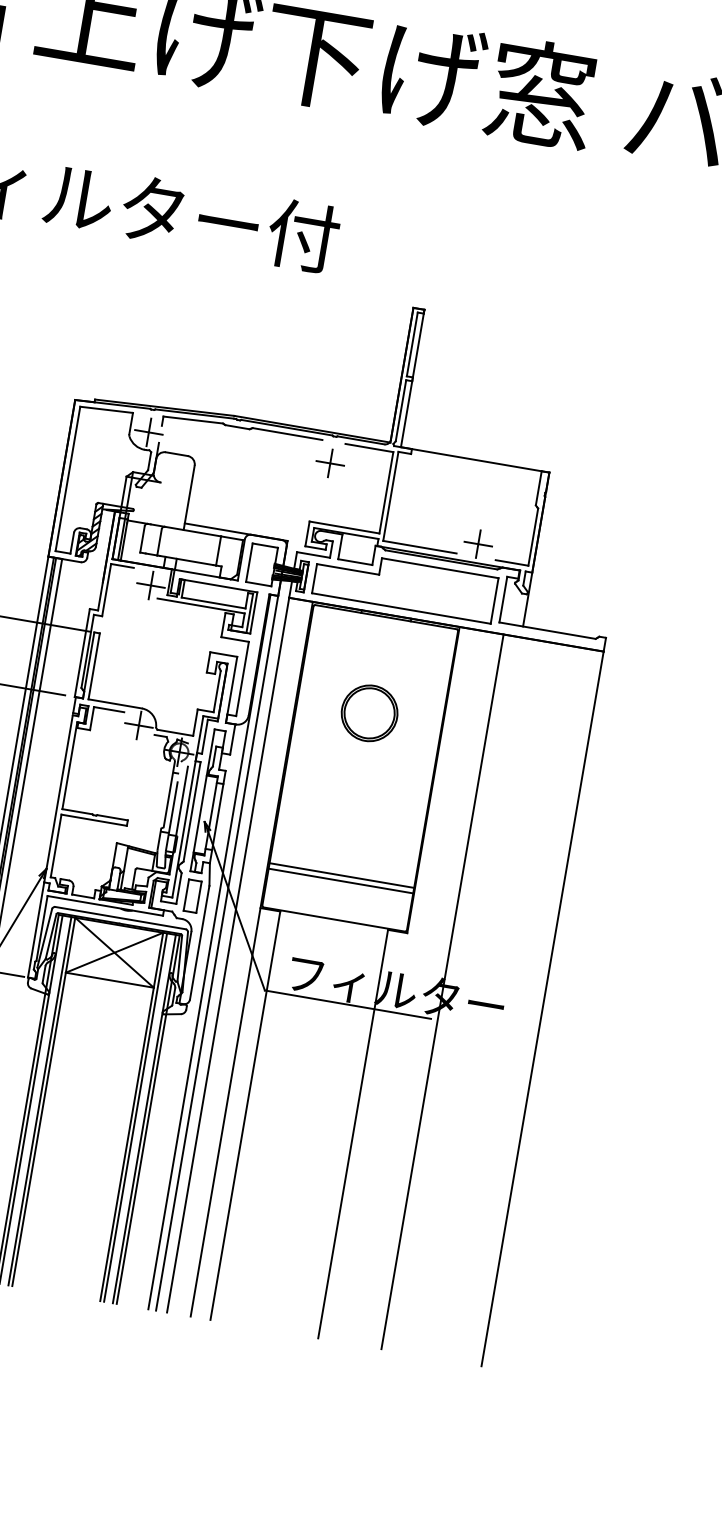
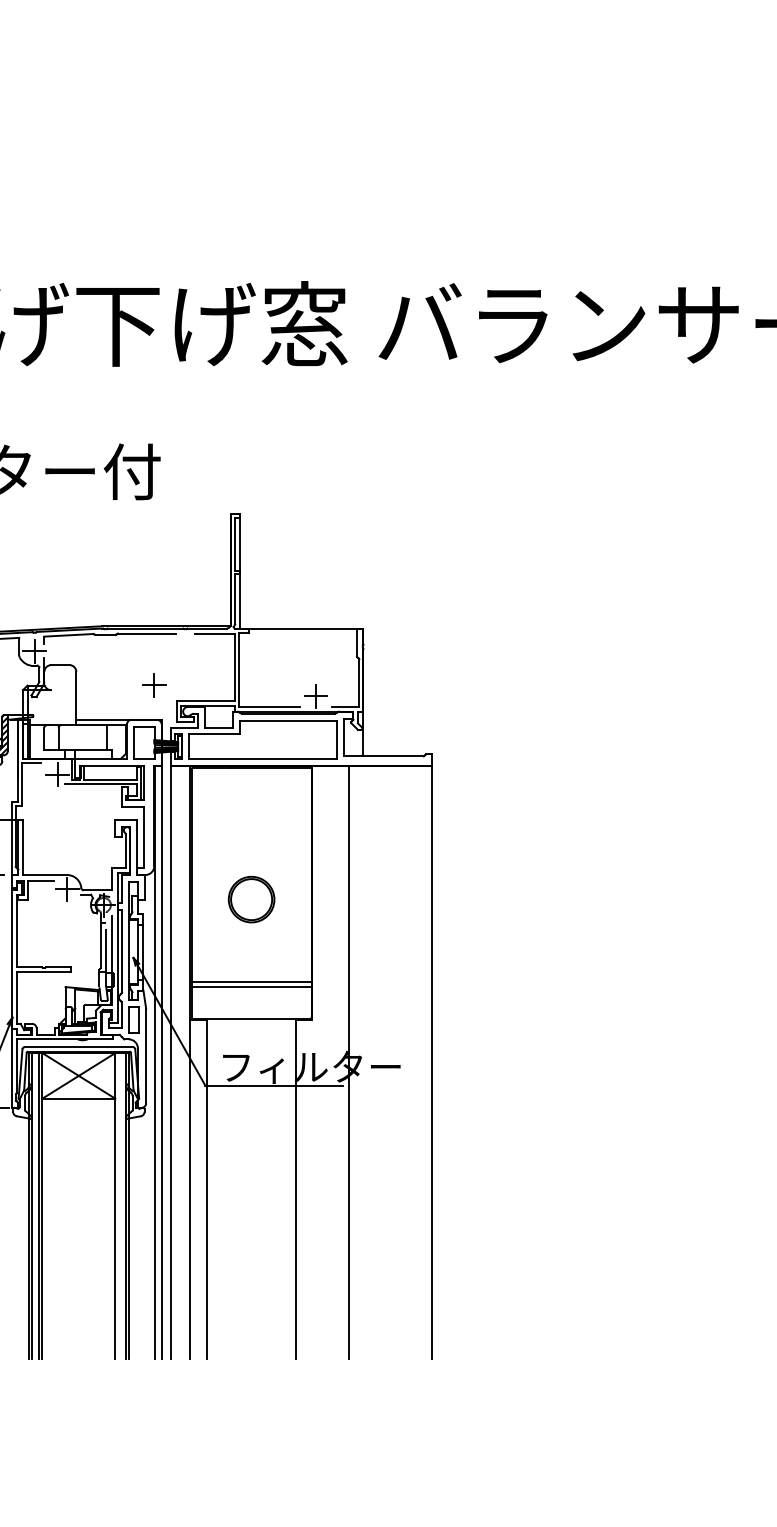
part: (330, 463) -> (154, 685), moved
part: (369, 713) -> (251, 899), moved
line: (135, 1117) -> (118, 1205), removed

